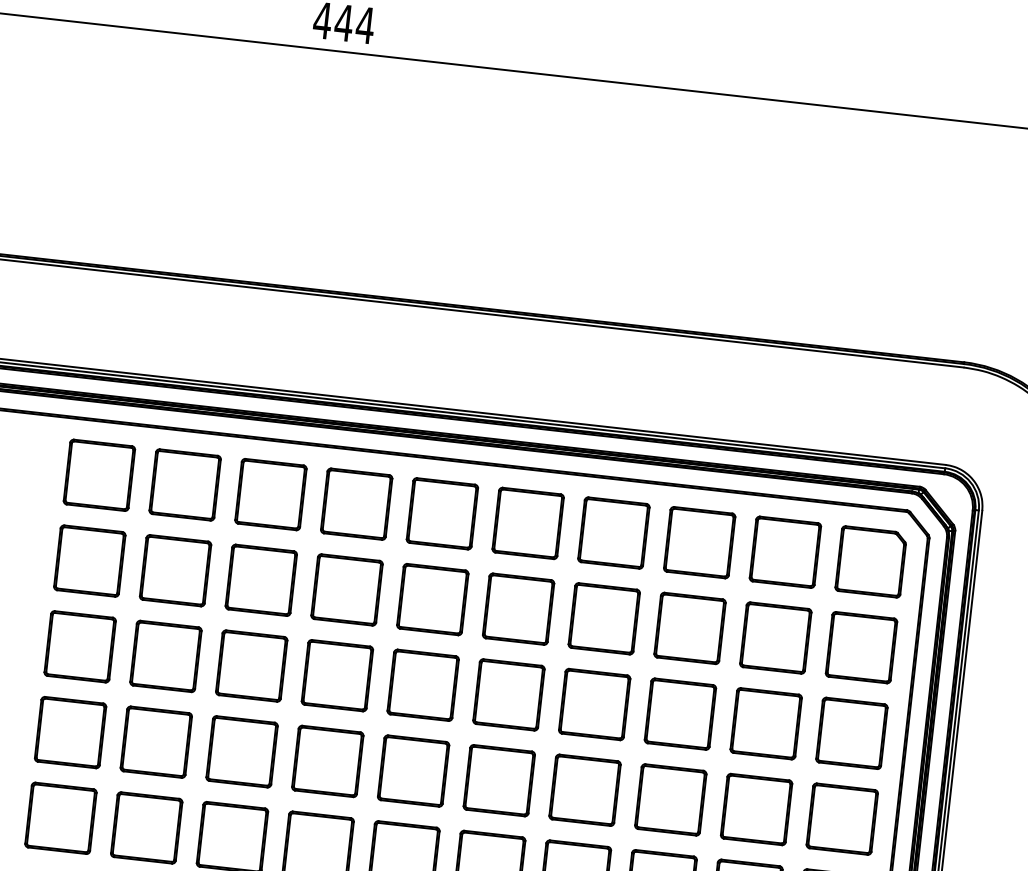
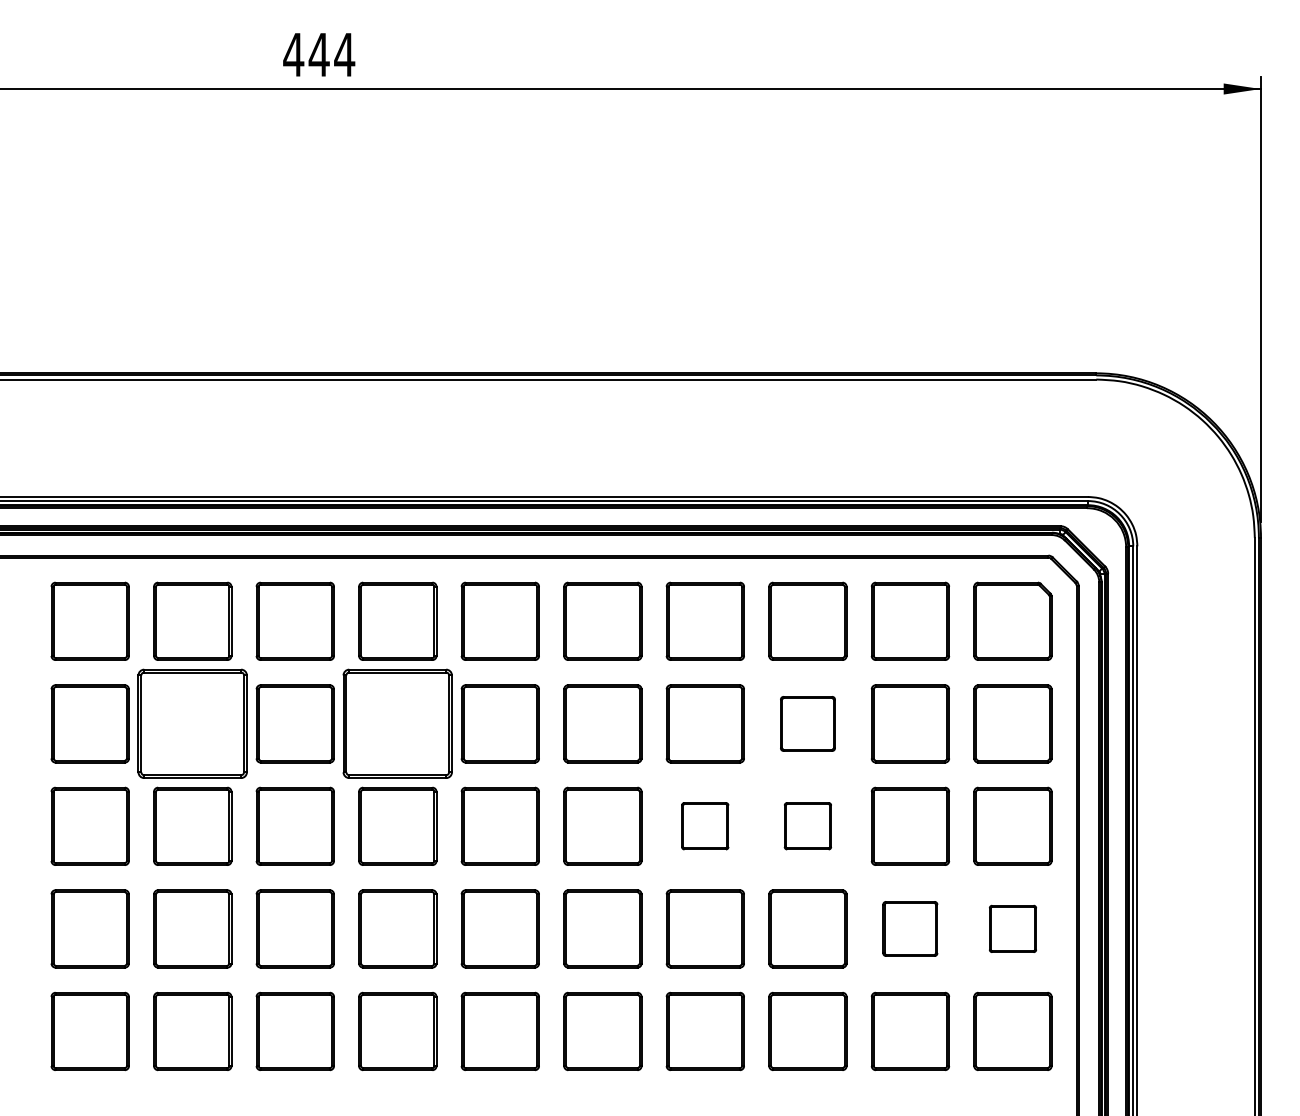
part: (175, 570) -> (192, 723), size x1.4
part: (346, 589) -> (397, 723), size x1.4
part: (689, 628) -> (807, 723), size x0.7
part: (594, 703) -> (704, 825), size x0.6
part: (680, 713) -> (807, 825), size x0.6
part: (755, 809) -> (909, 928), size x0.7
part: (841, 818) -> (1012, 928), size x0.6

